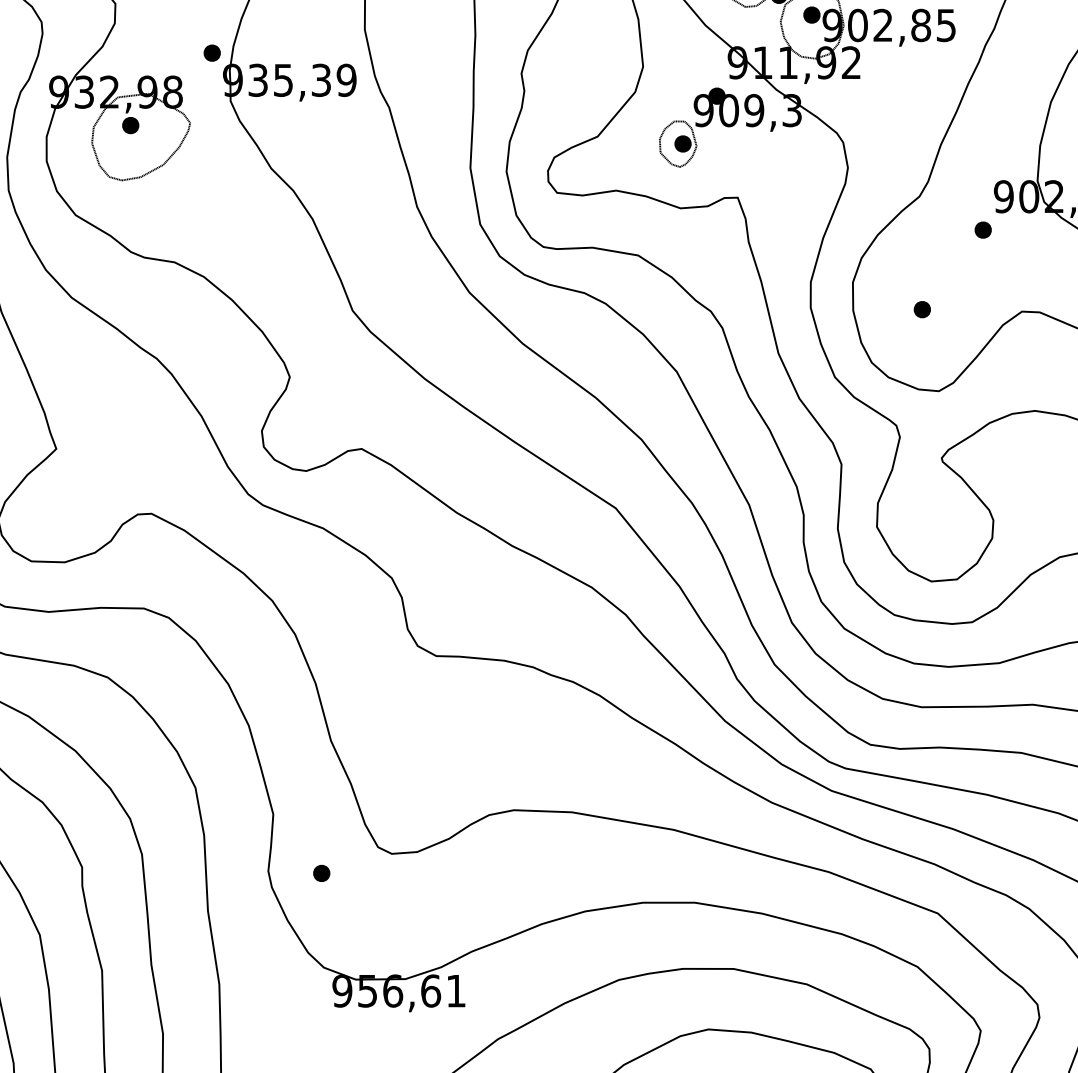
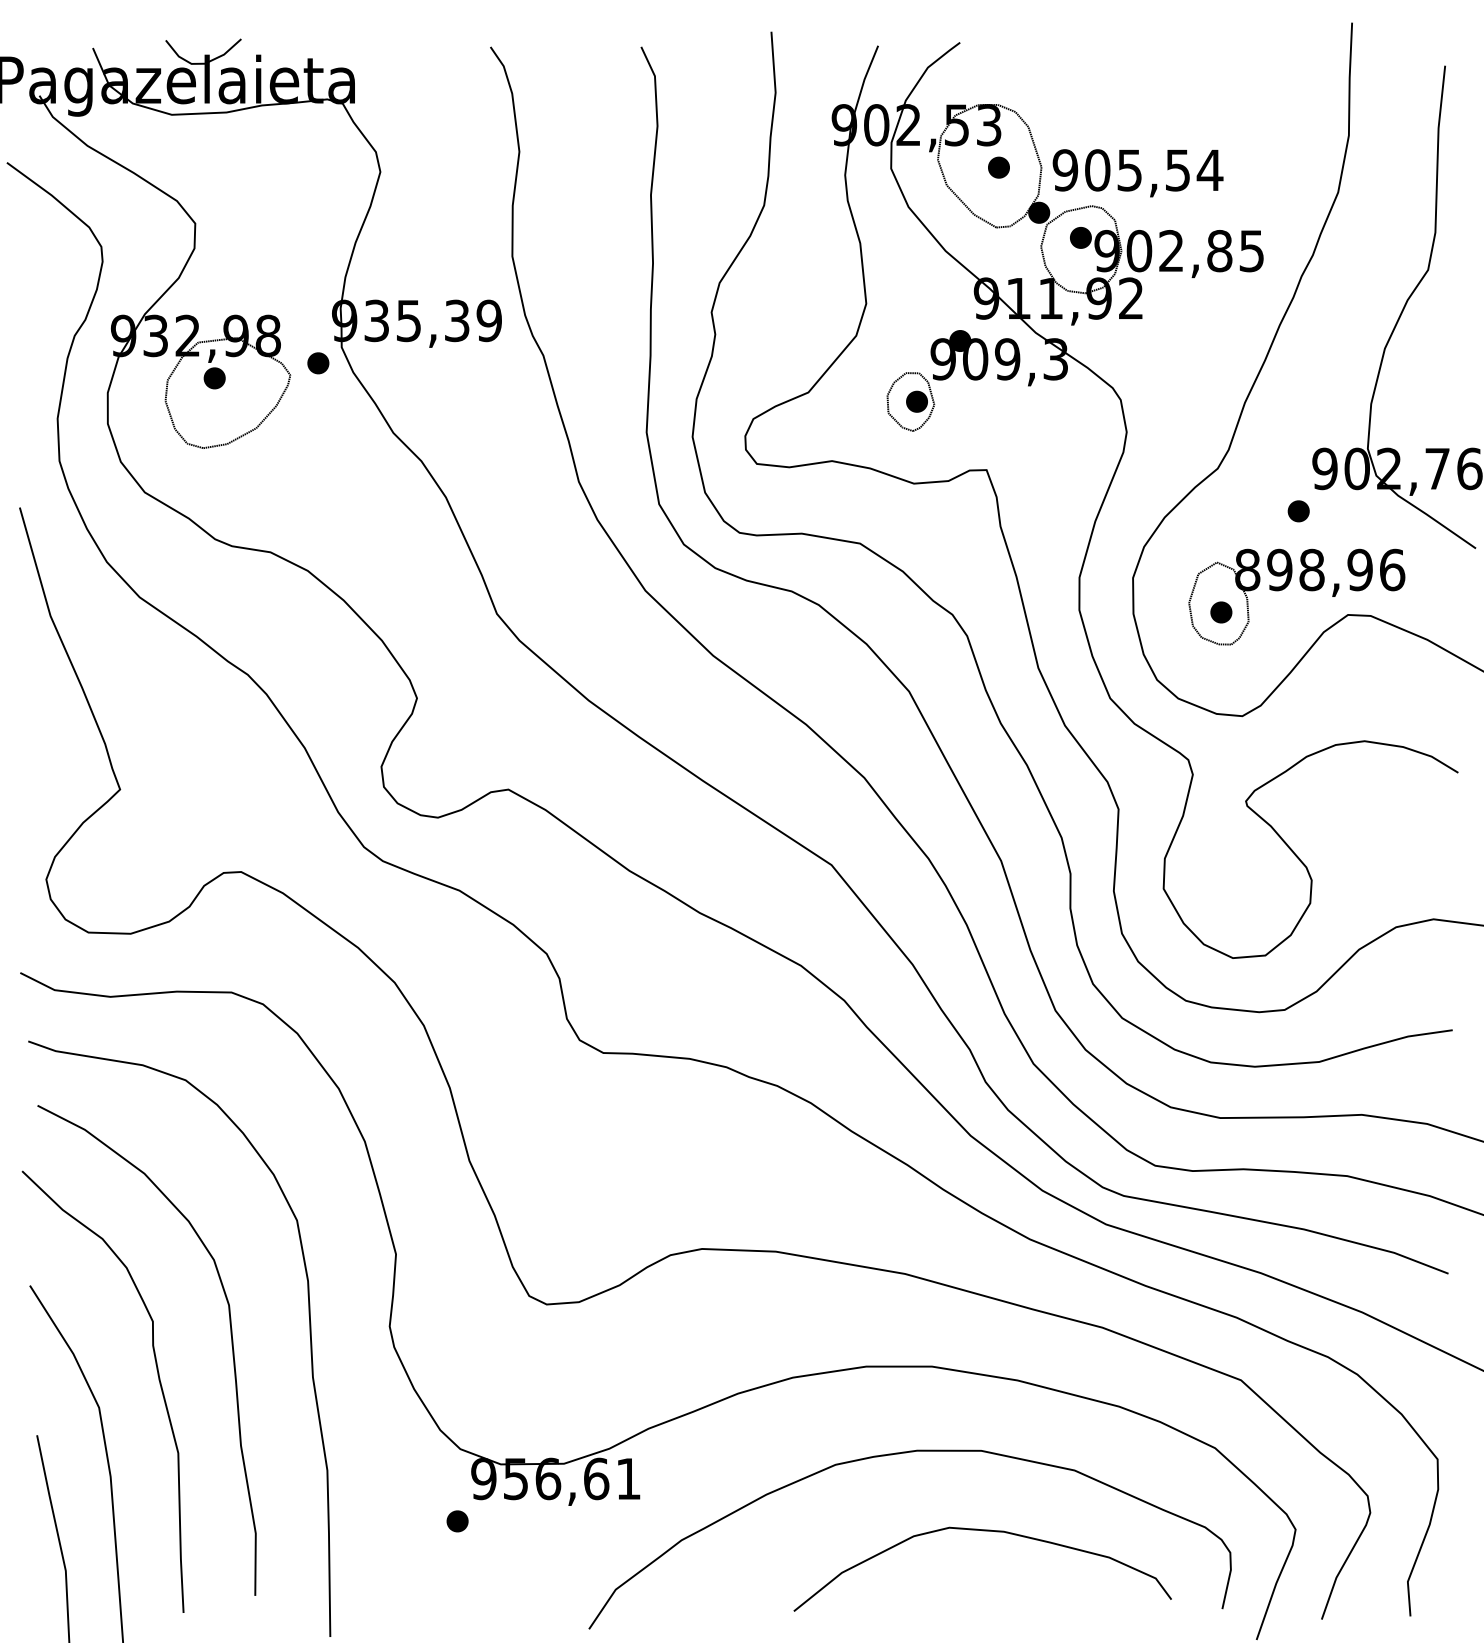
part: (212, 53) -> (318, 363), moved
part: (986, 290) -> (1303, 588), added
part: (321, 873) -> (457, 1521), moved

